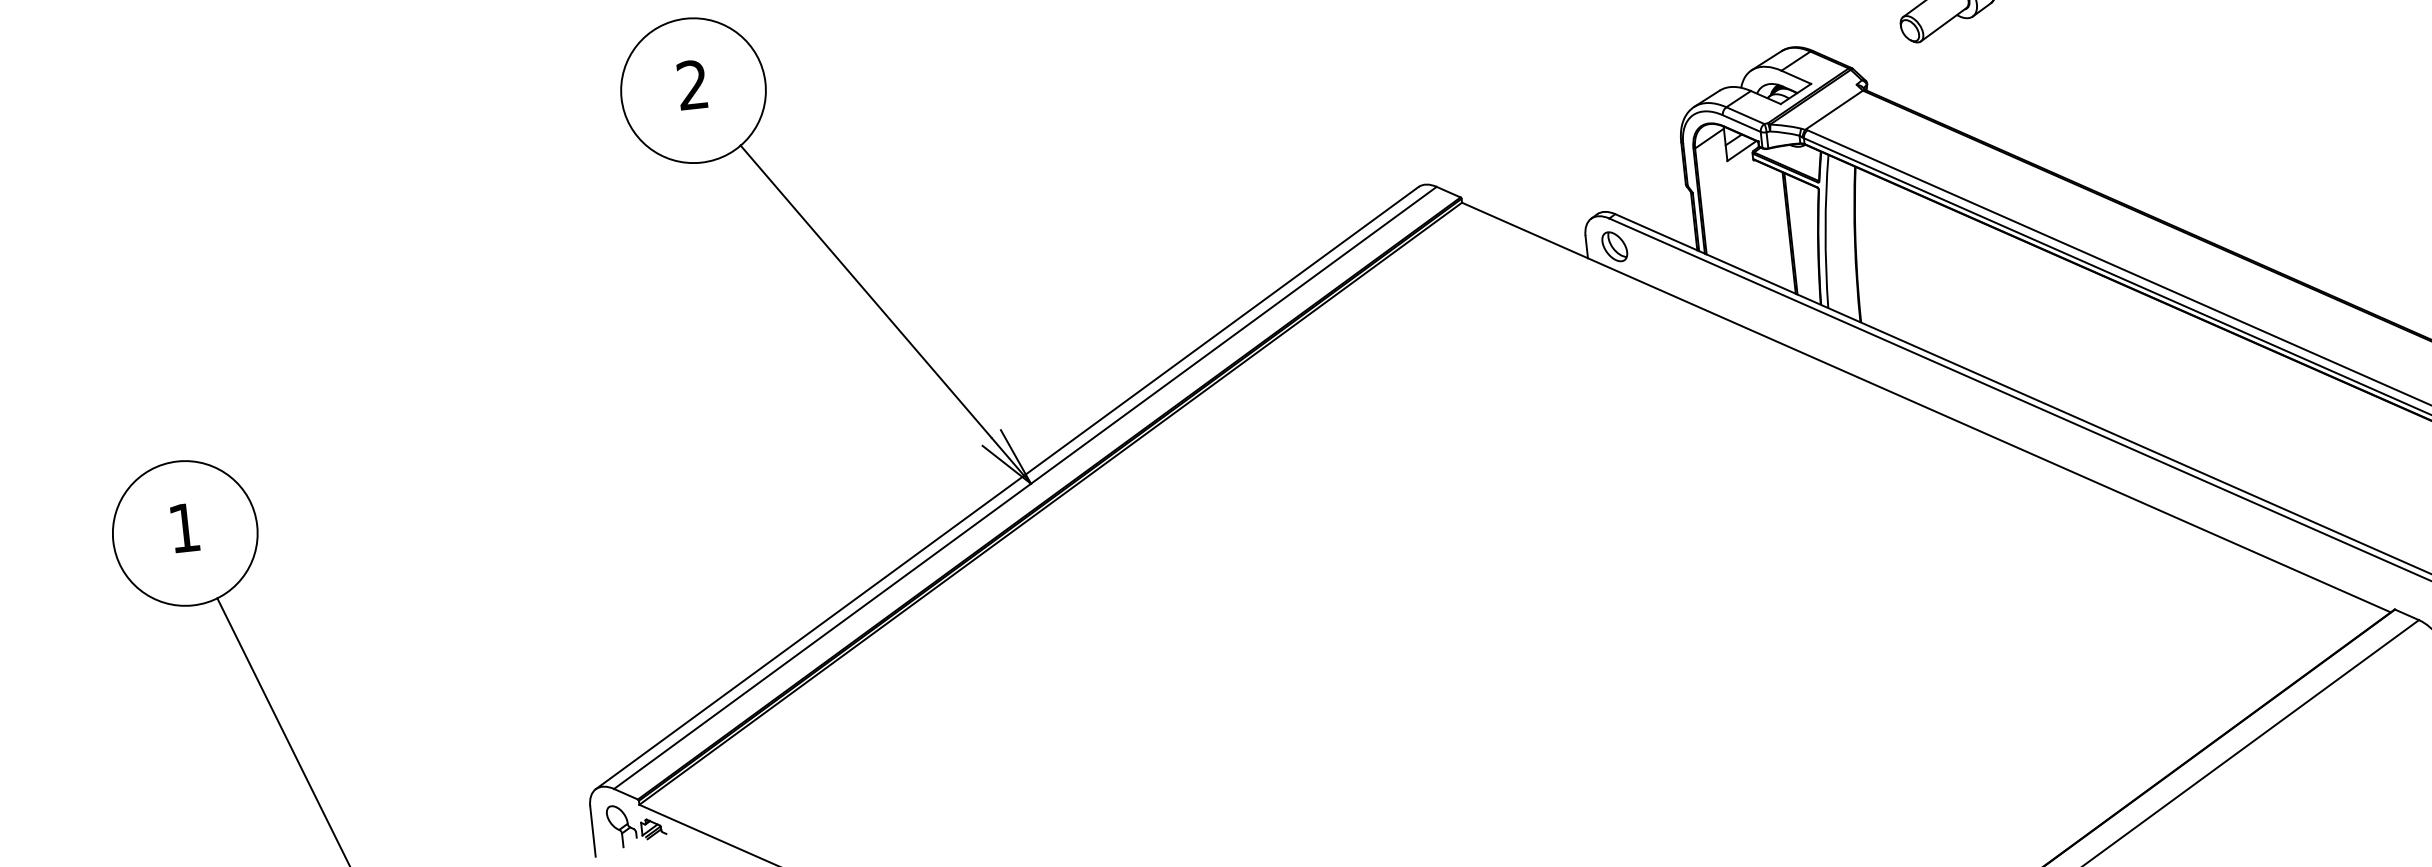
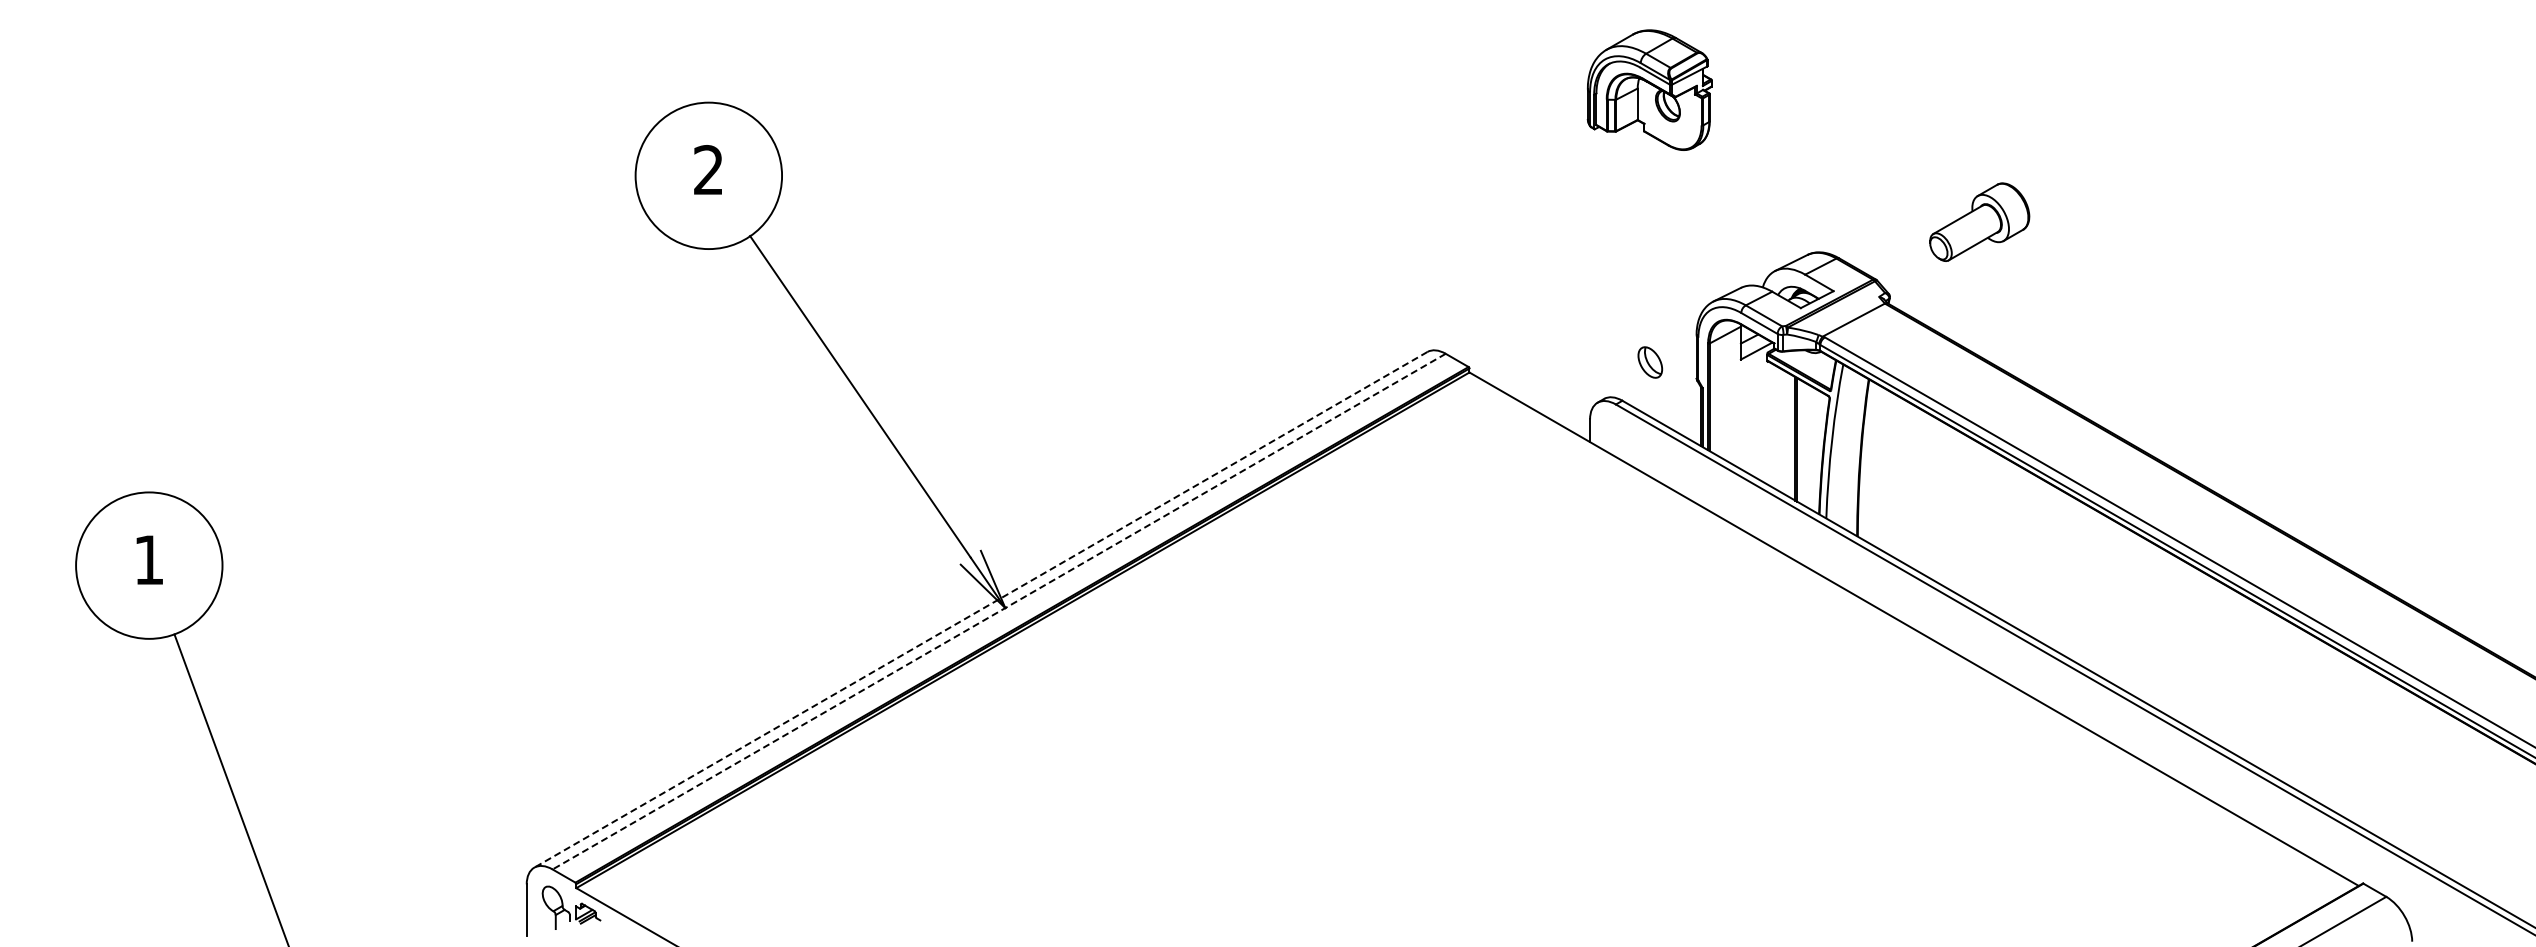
part: (1614, 246) -> (1650, 362), moved
line: (1006, 487) -> (980, 609), solid -> dashed
line: (1025, 487) -> (999, 611), solid -> dashed

